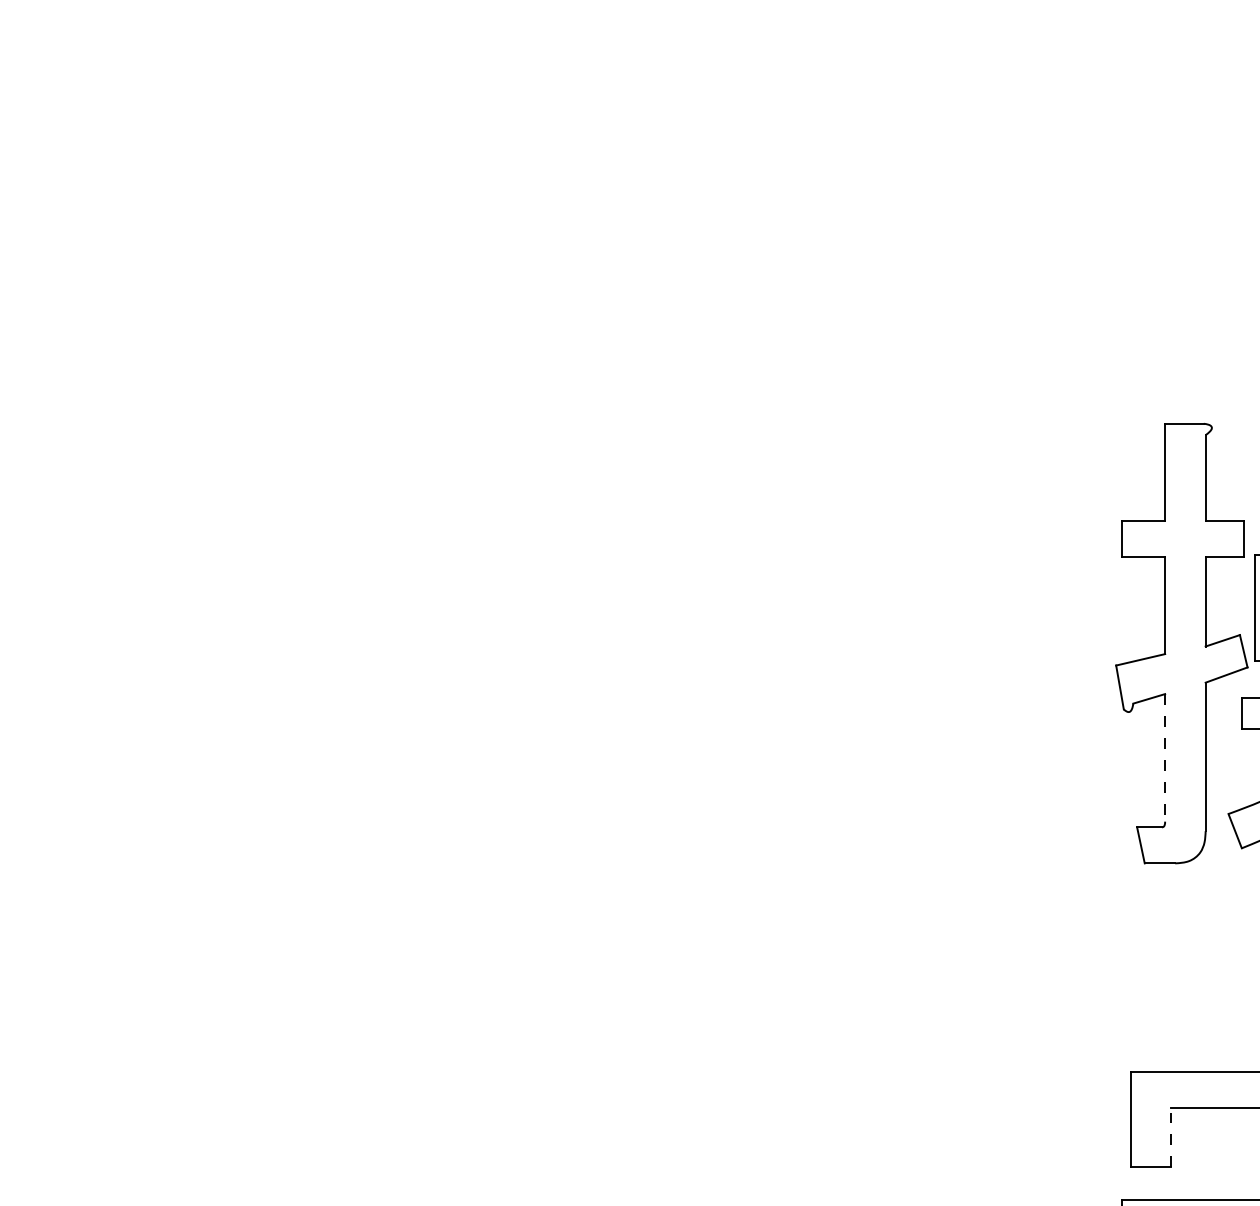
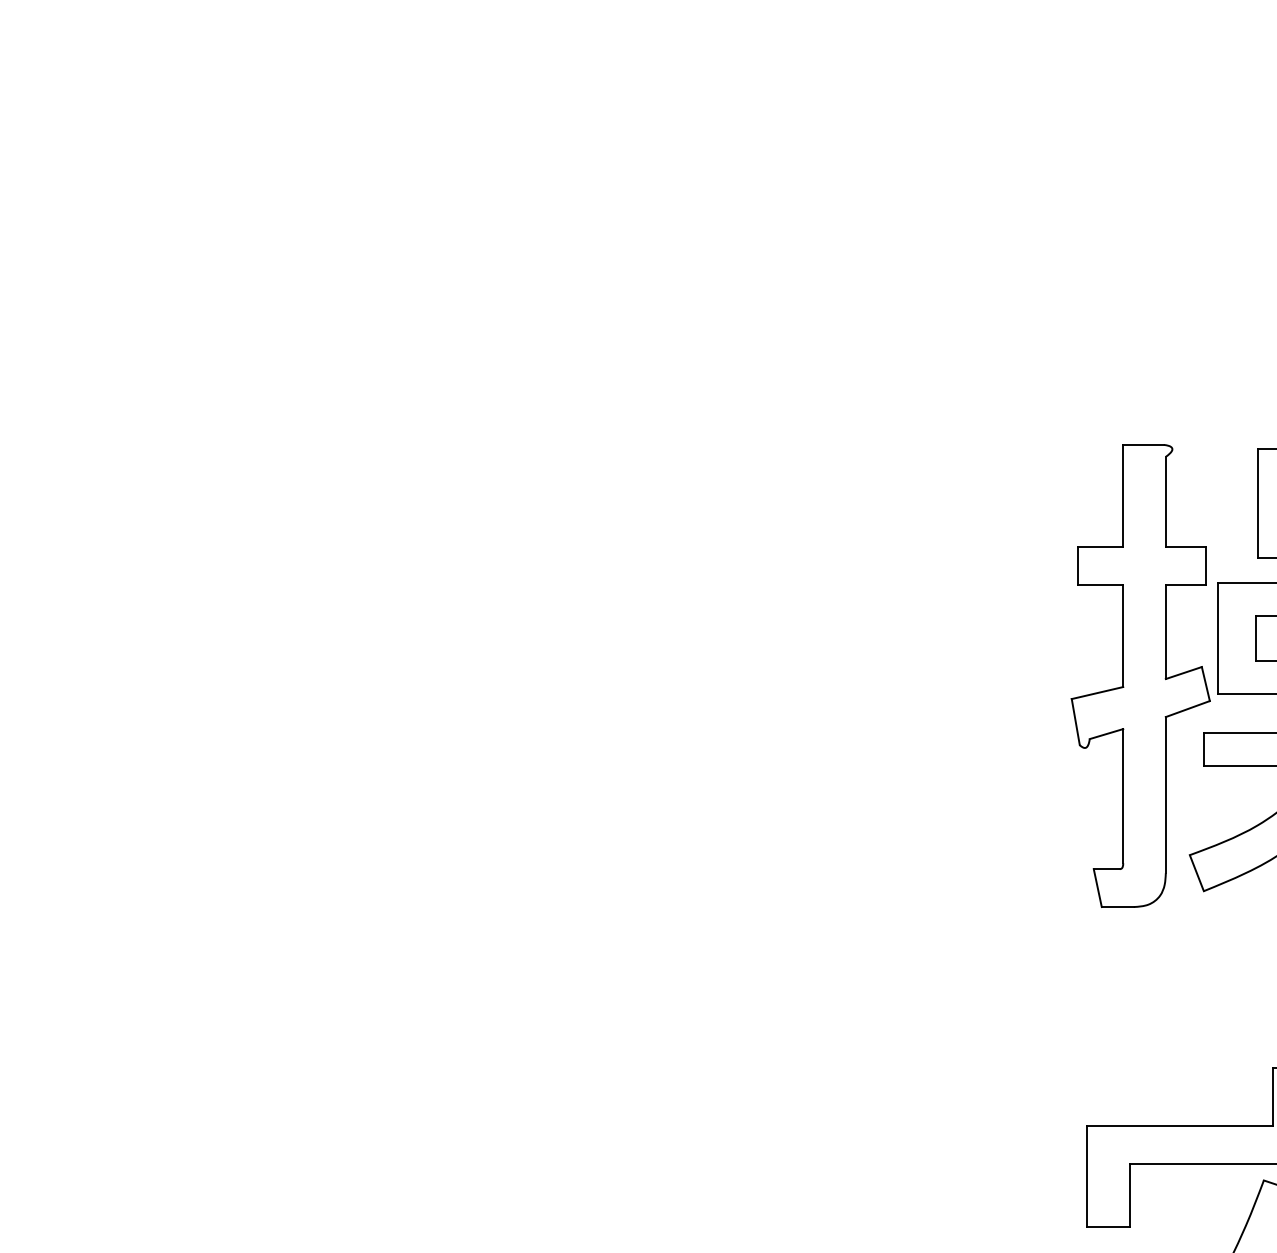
line: (1165, 757) -> (1123, 795), dashed -> solid
line: (1171, 1137) -> (1129, 1195), dashed -> solid

